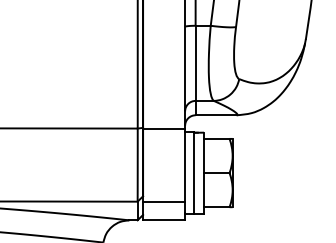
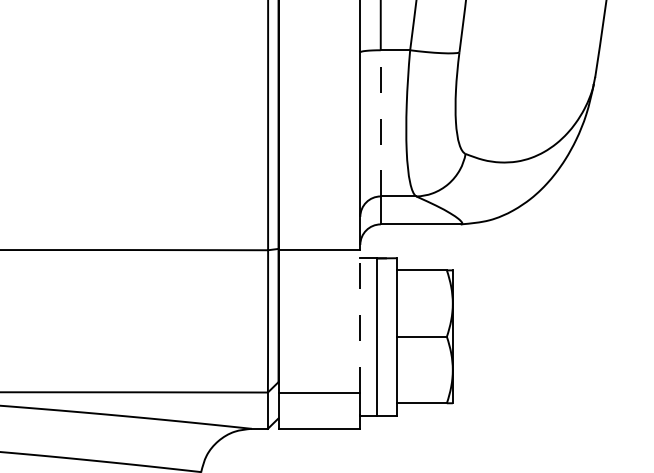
line: (195, 63) -> (380, 123), solid -> dashed
line: (185, 165) -> (361, 322), solid -> dashed

